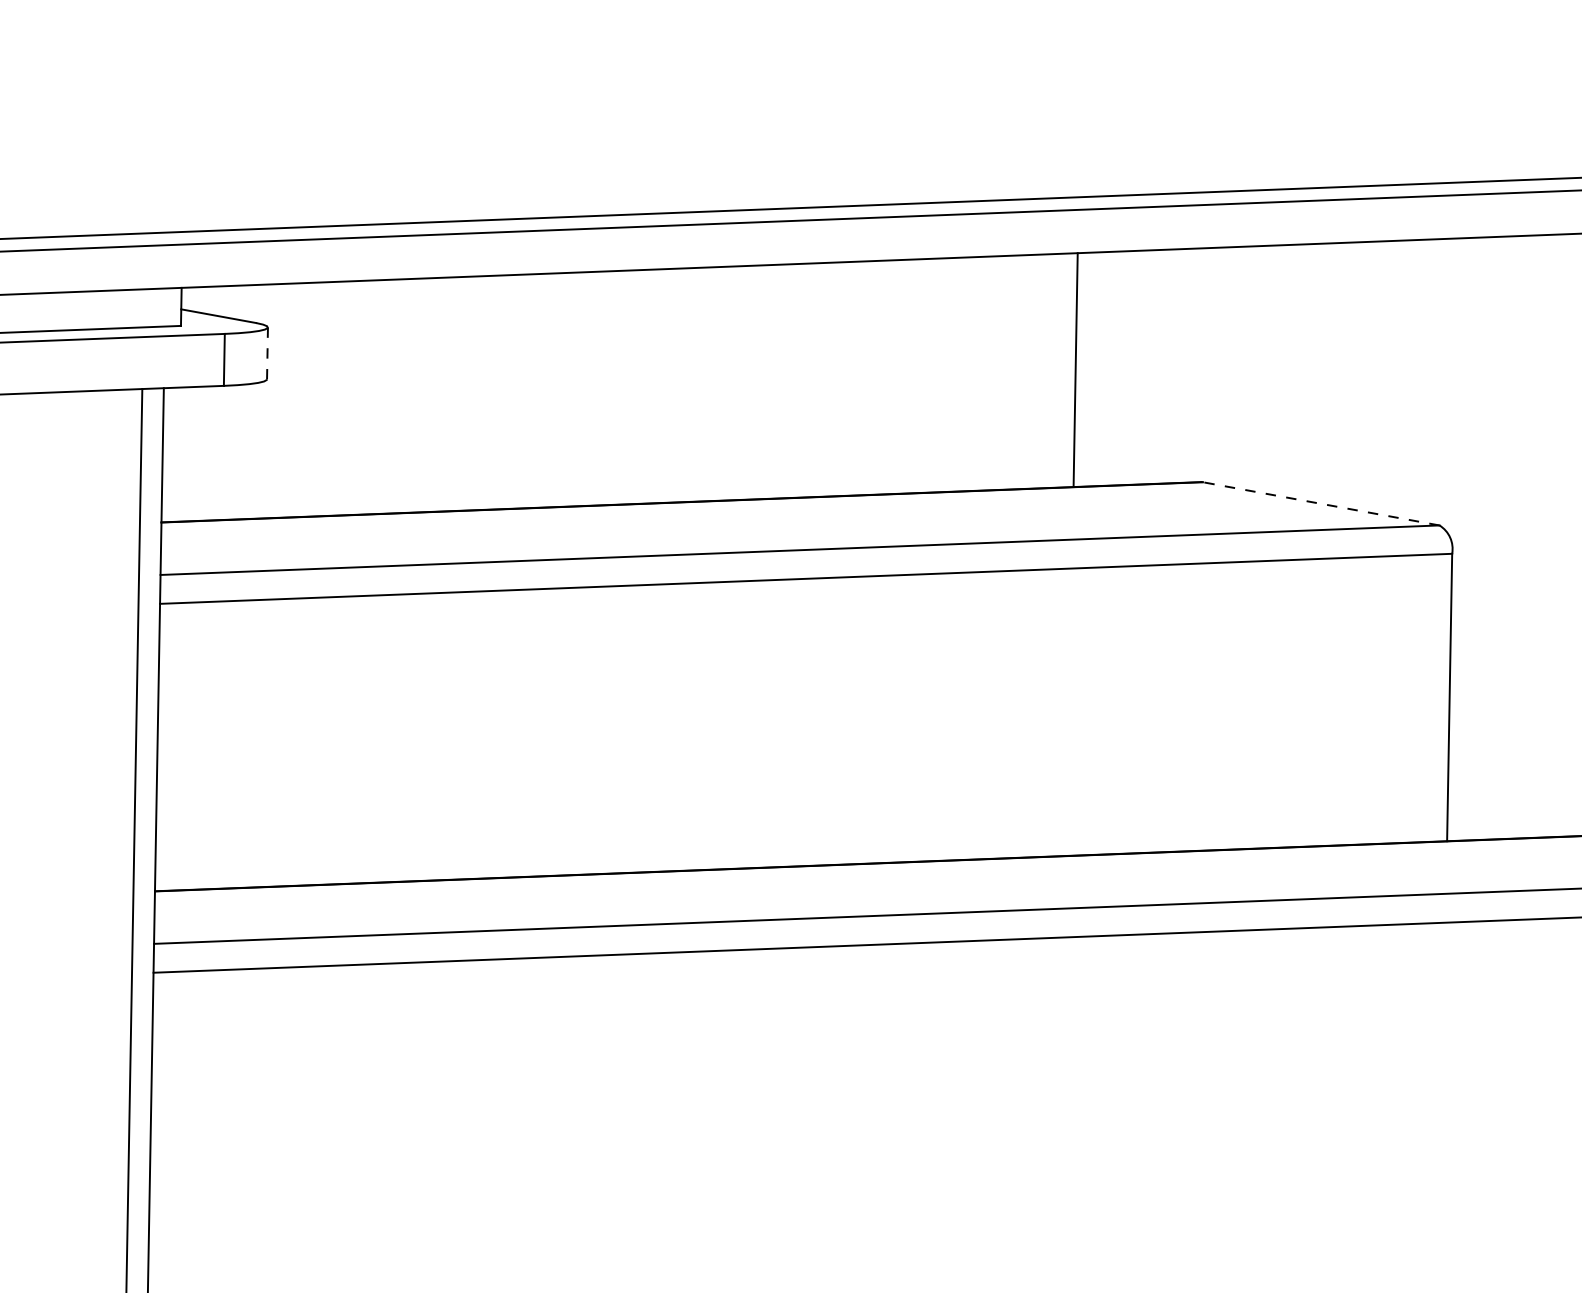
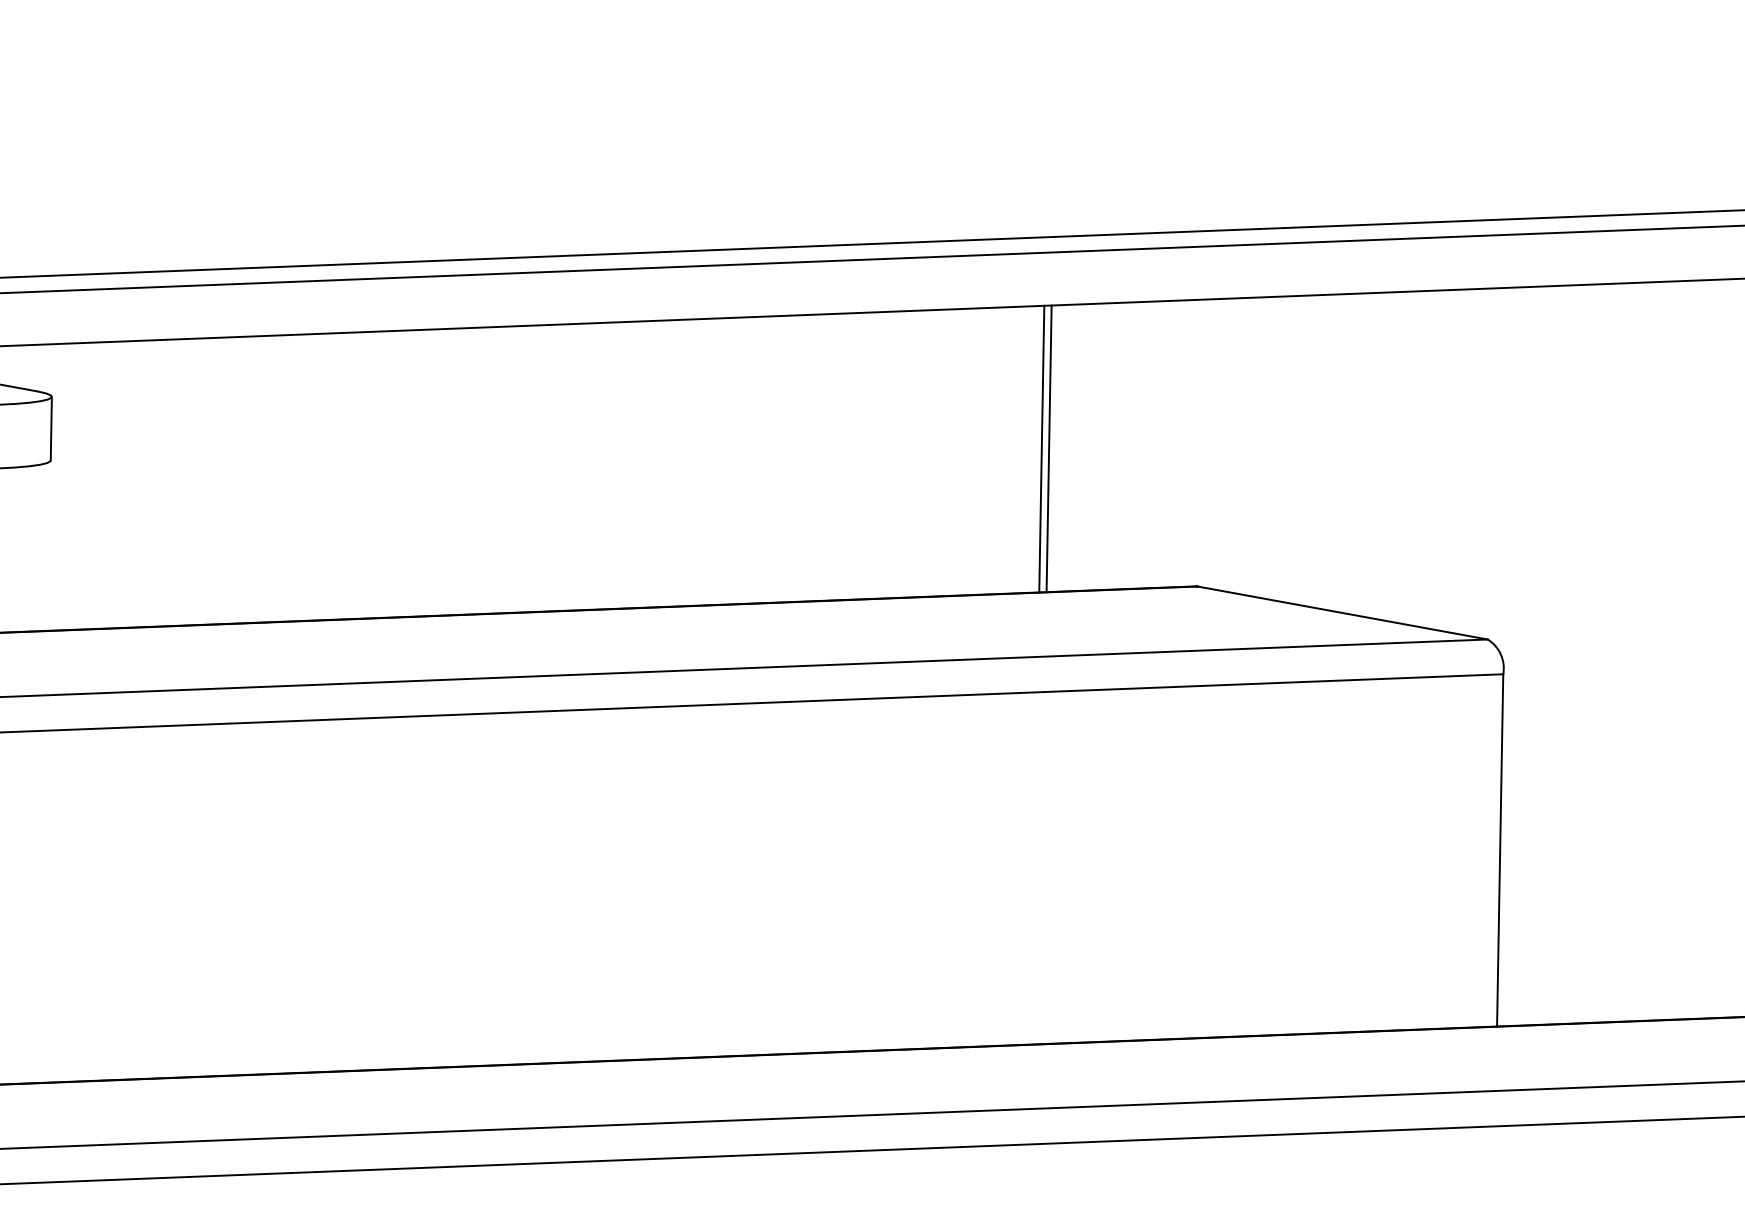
line: (267, 353) -> (51, 428), dashed -> solid
line: (1081, 369) -> (1048, 448), added
line: (1320, 503) -> (1341, 612), dashed -> solid

